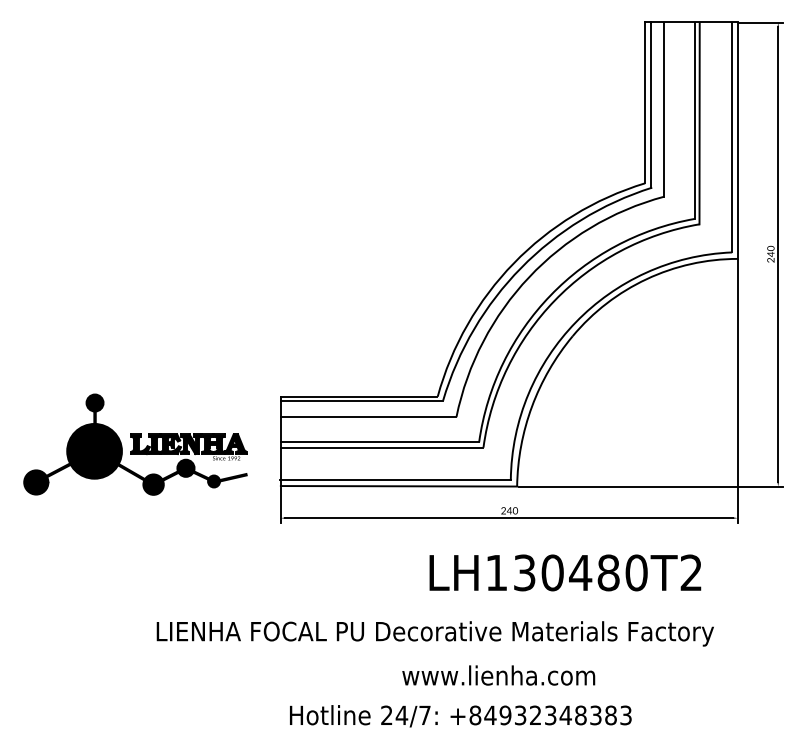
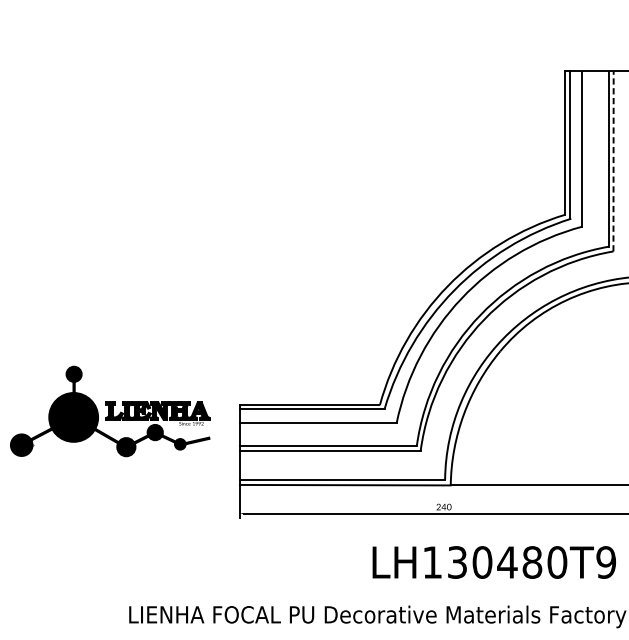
line: (699, 123) -> (613, 161), solid -> dashed
part: (135, 444) -> (110, 411), moved
text: (691, 572) -> (606, 562), LH130480T2 -> LH130480T9

